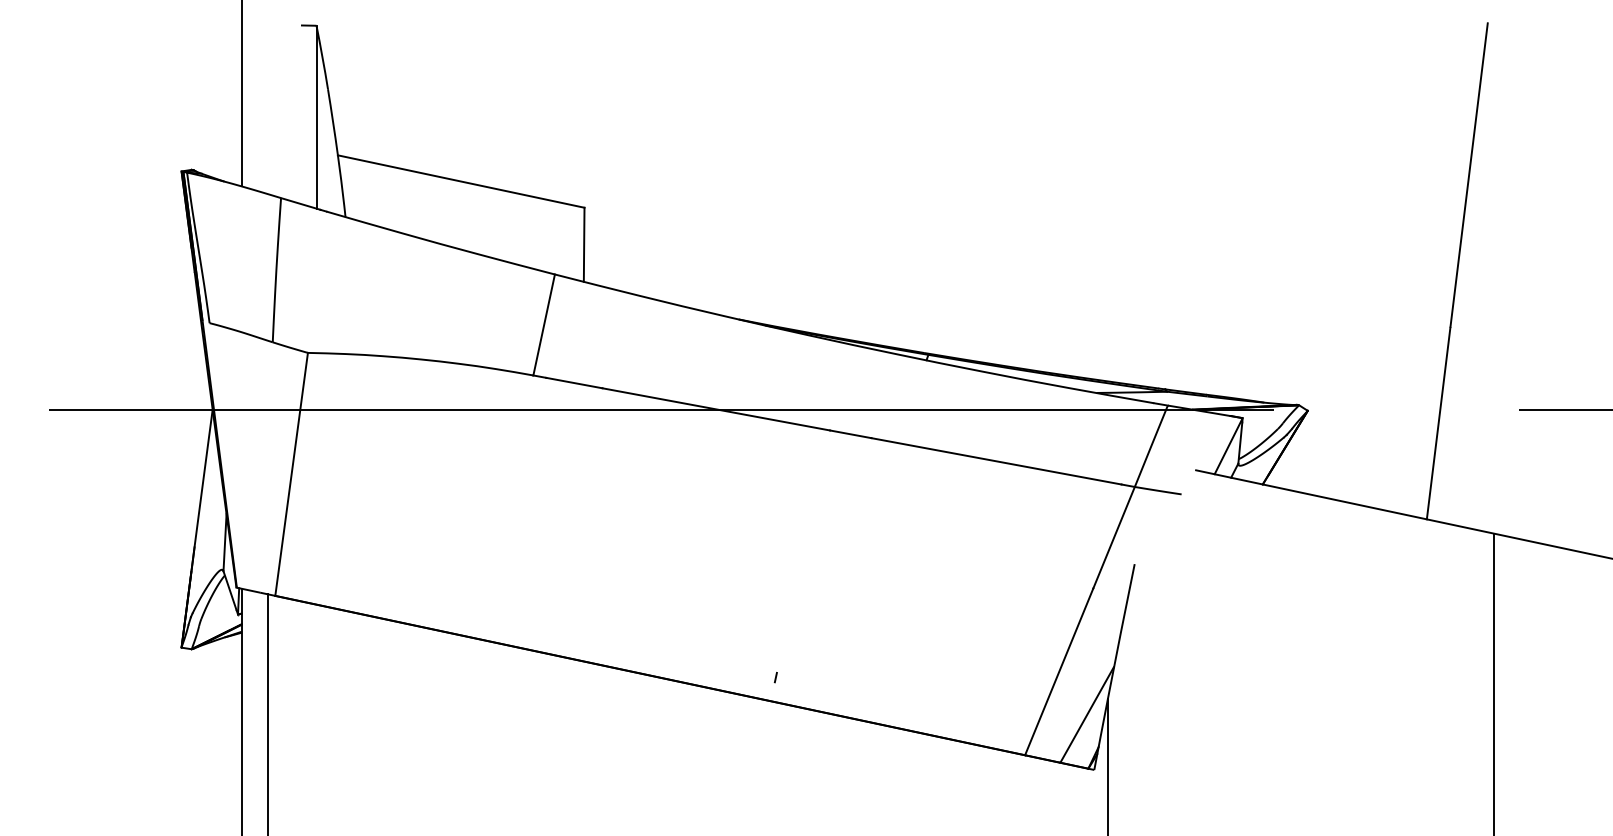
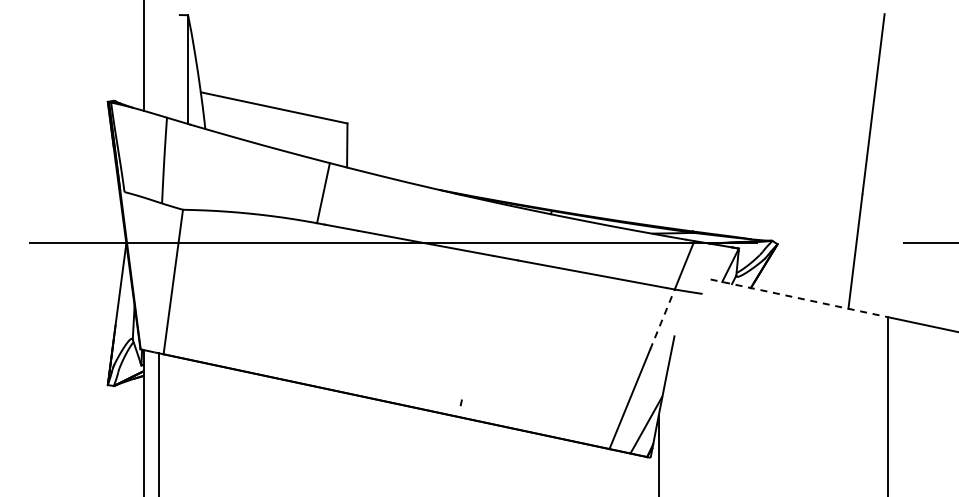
line: (1346, 502) -> (800, 298), solid -> dashed
line: (1114, 537) -> (662, 319), solid -> dashed

